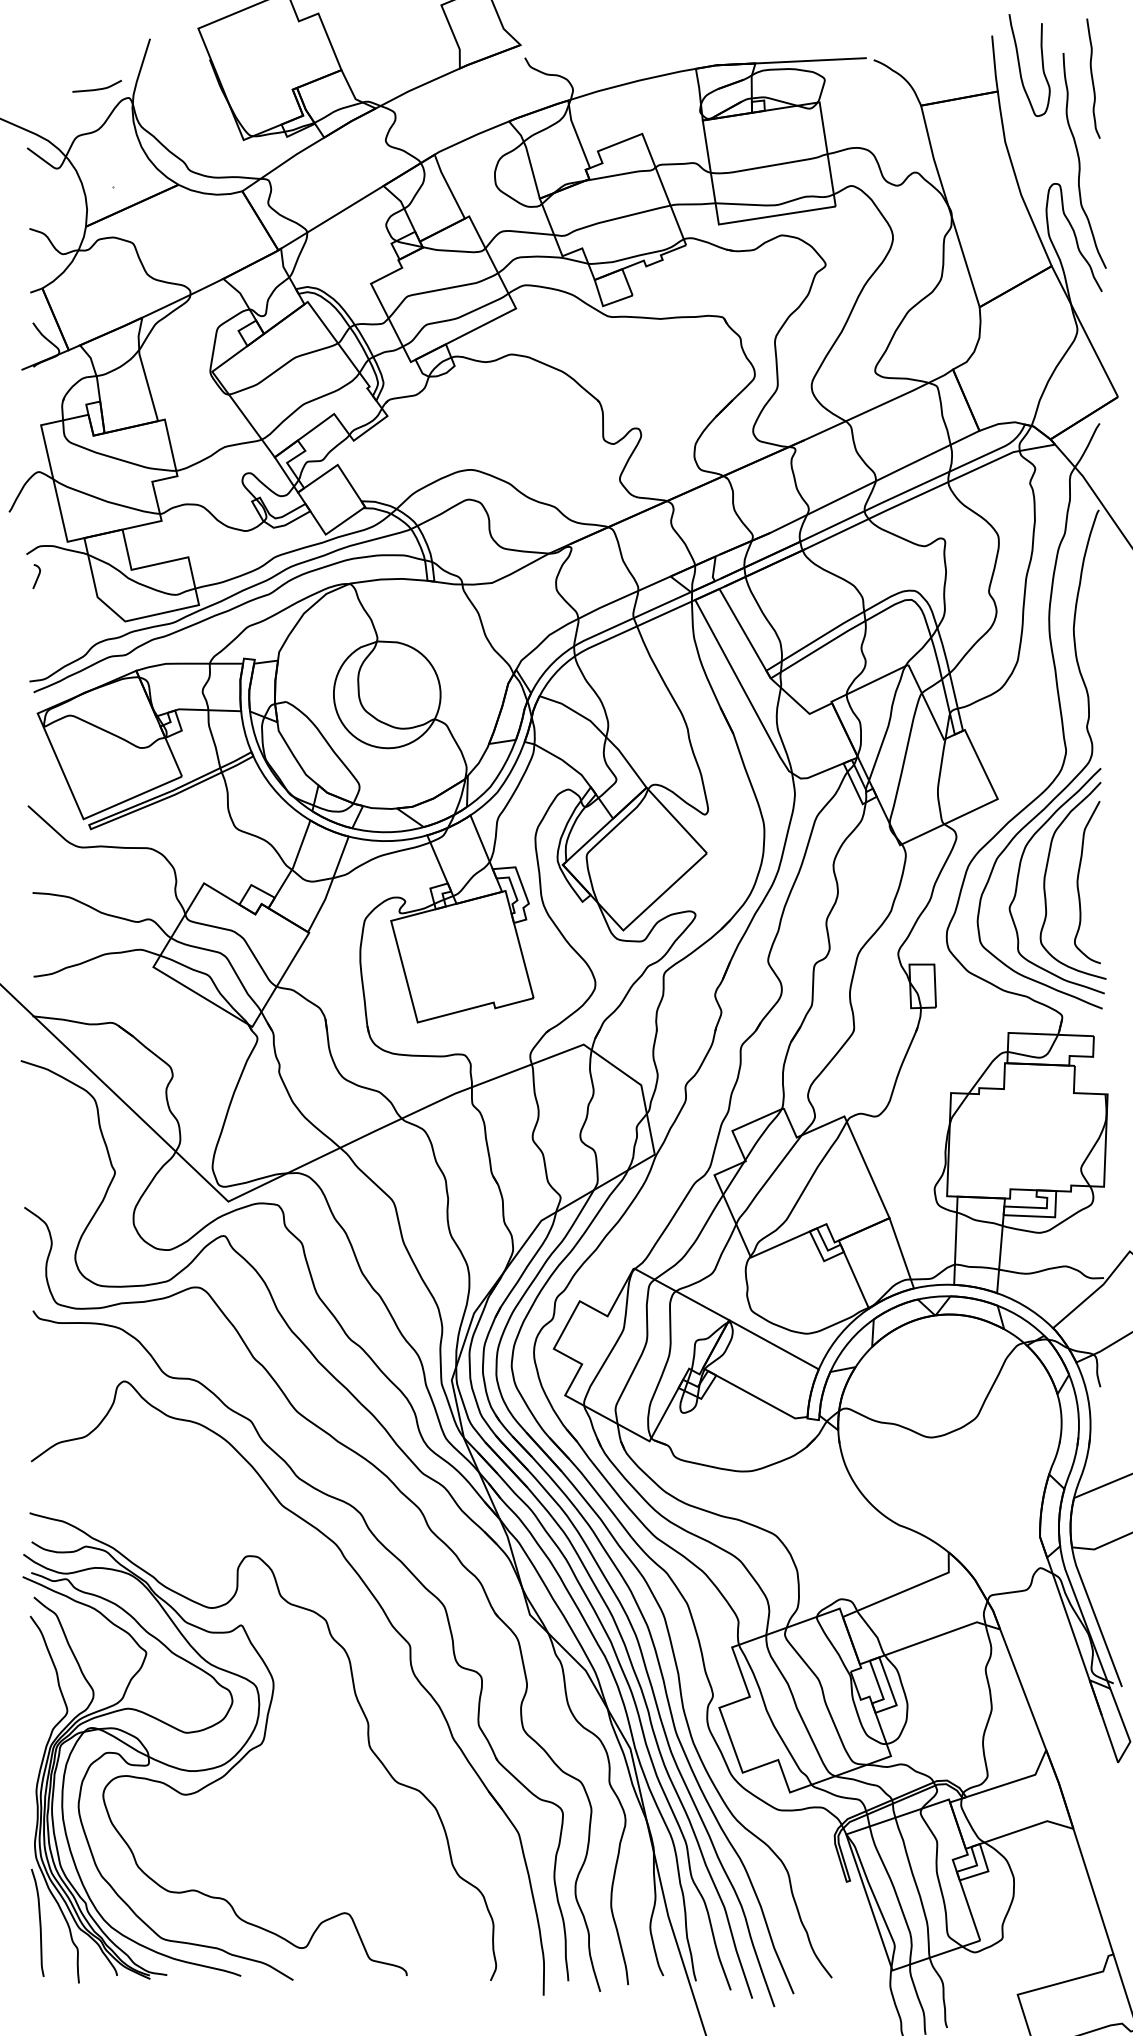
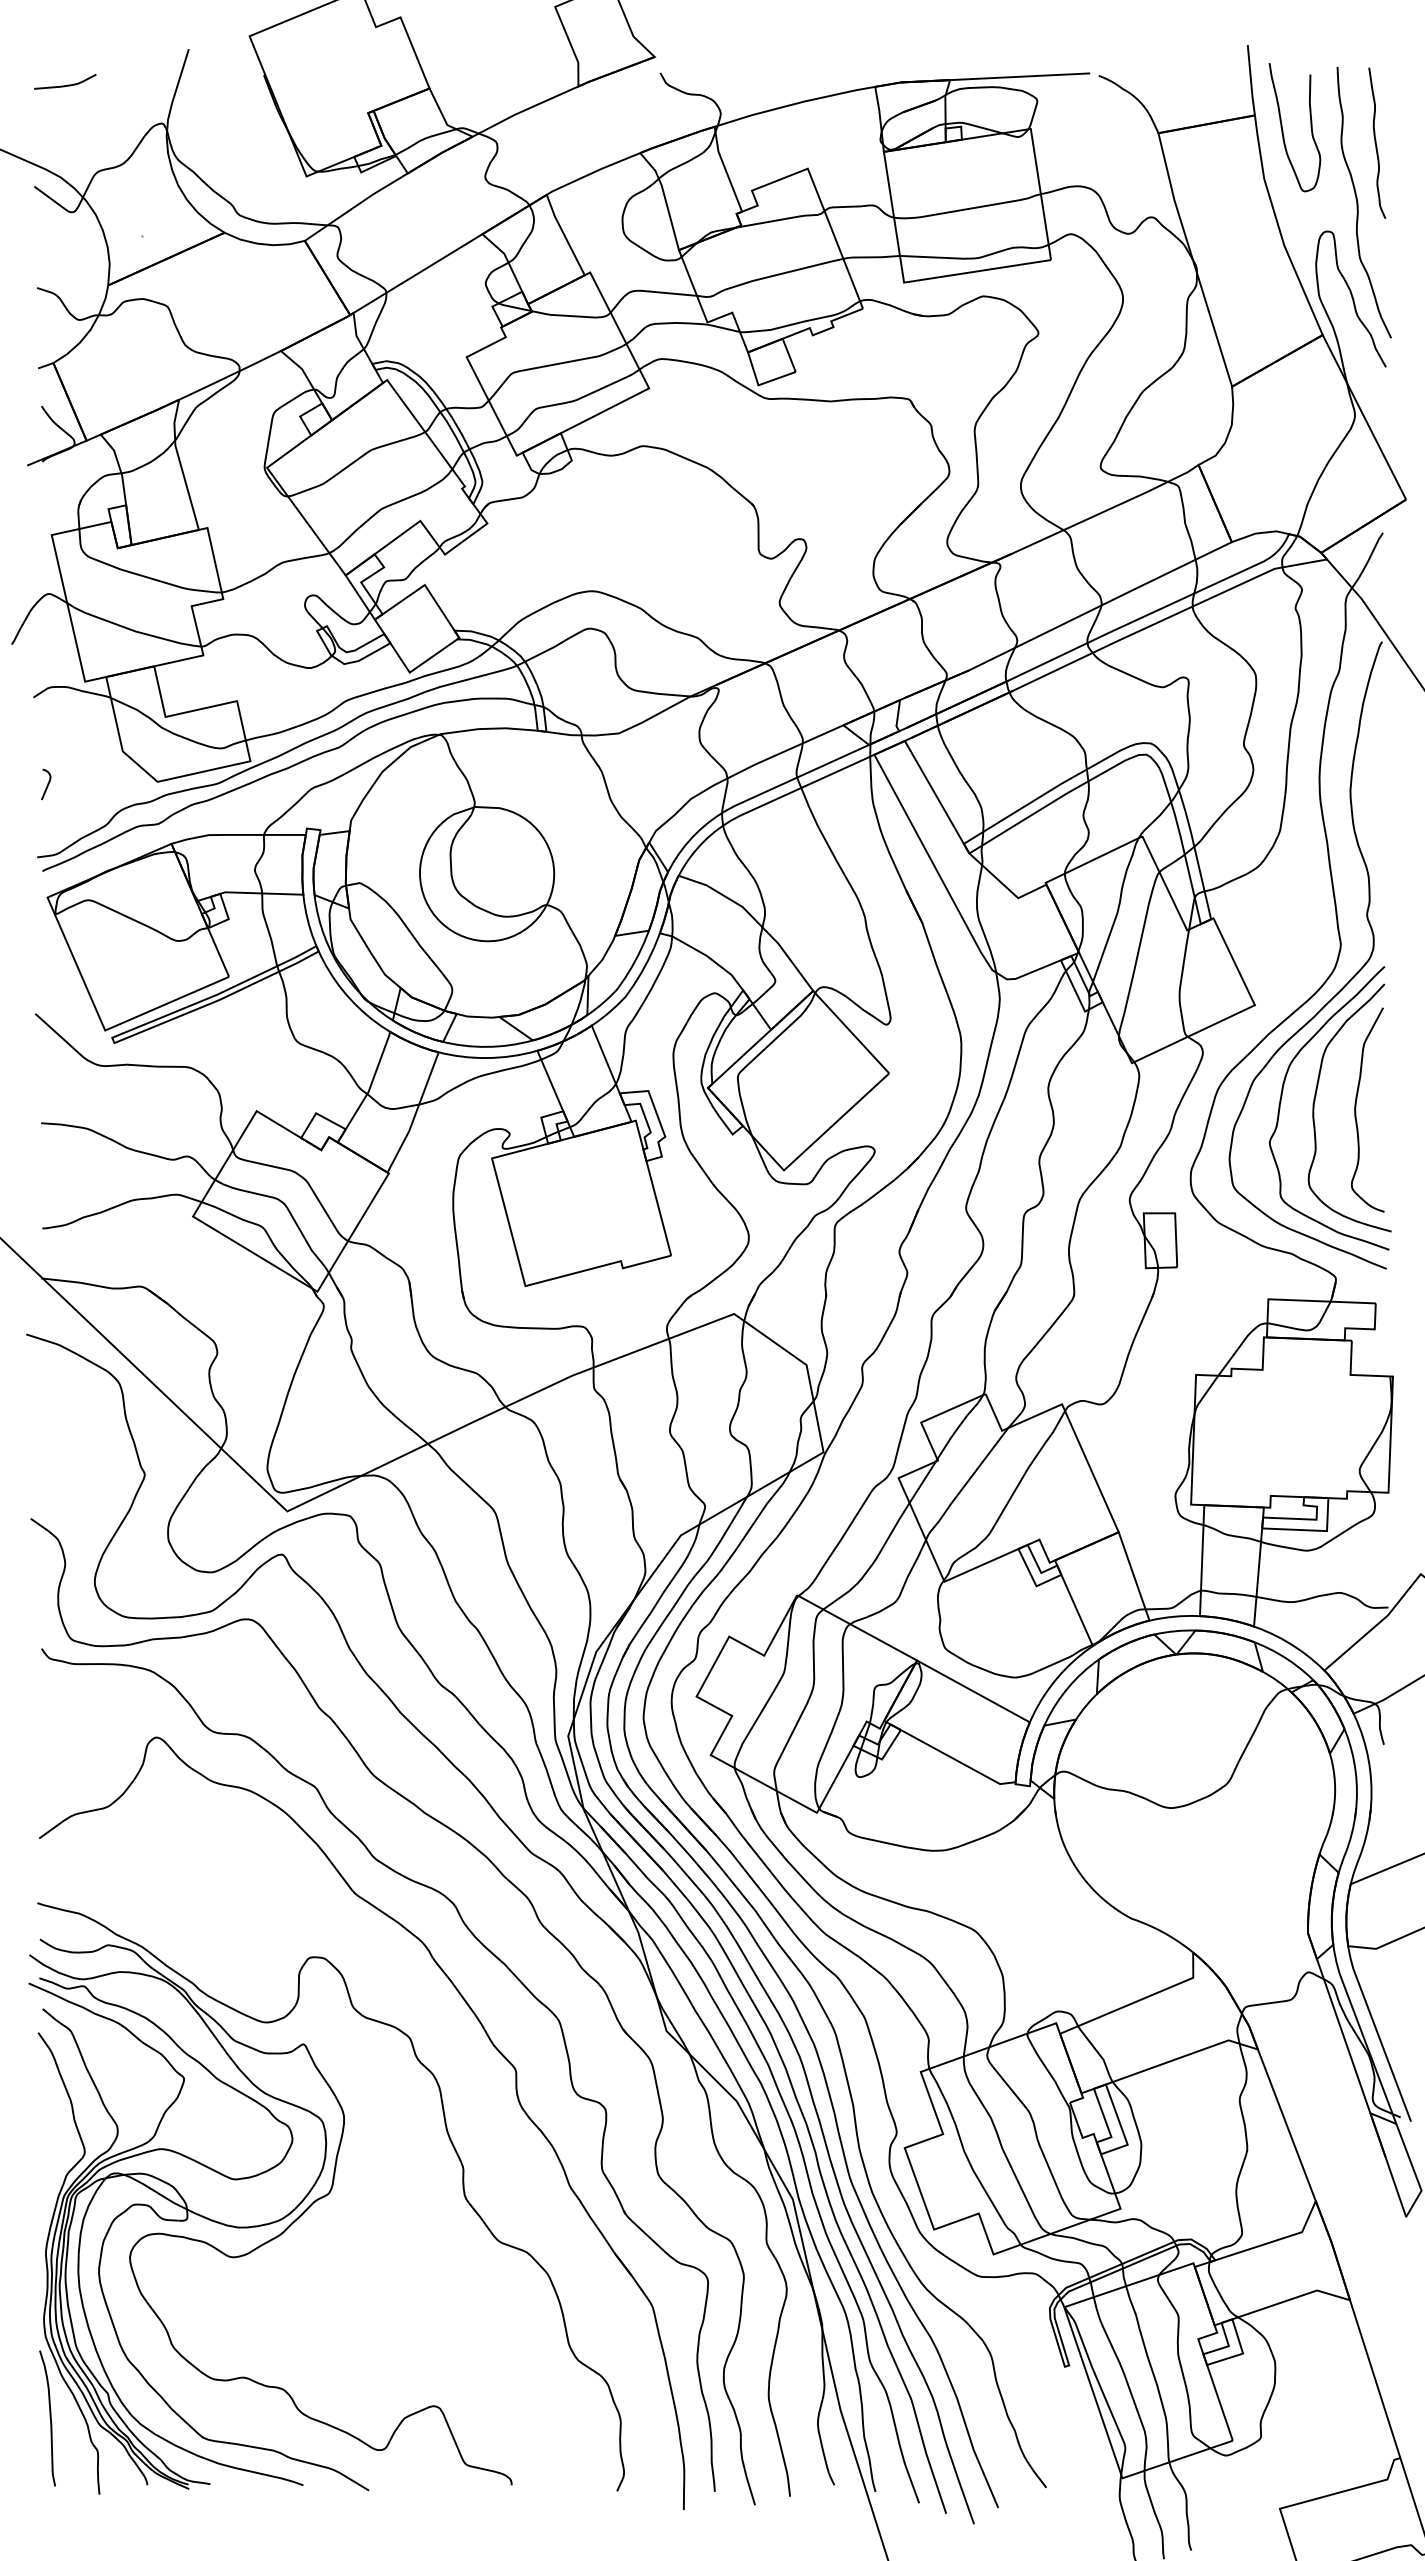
curve: (1020, 67) -> (1283, 130), moved
curve: (1092, 78) -> (1376, 142), moved
curve: (98, 88) -> (67, 84), moved
curve: (37, 576) -> (47, 784), moved

